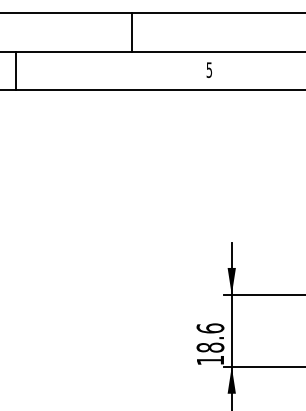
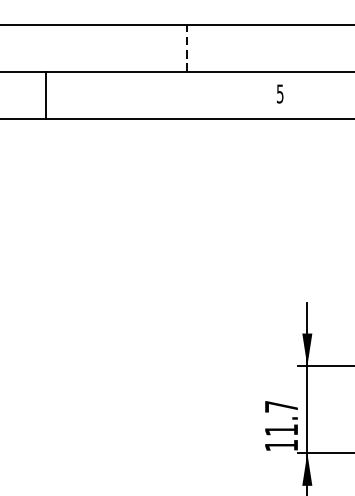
line: (132, 32) -> (187, 48), solid -> dashed
text: (210, 337) -> (281, 417), 18.6 -> 11.7

